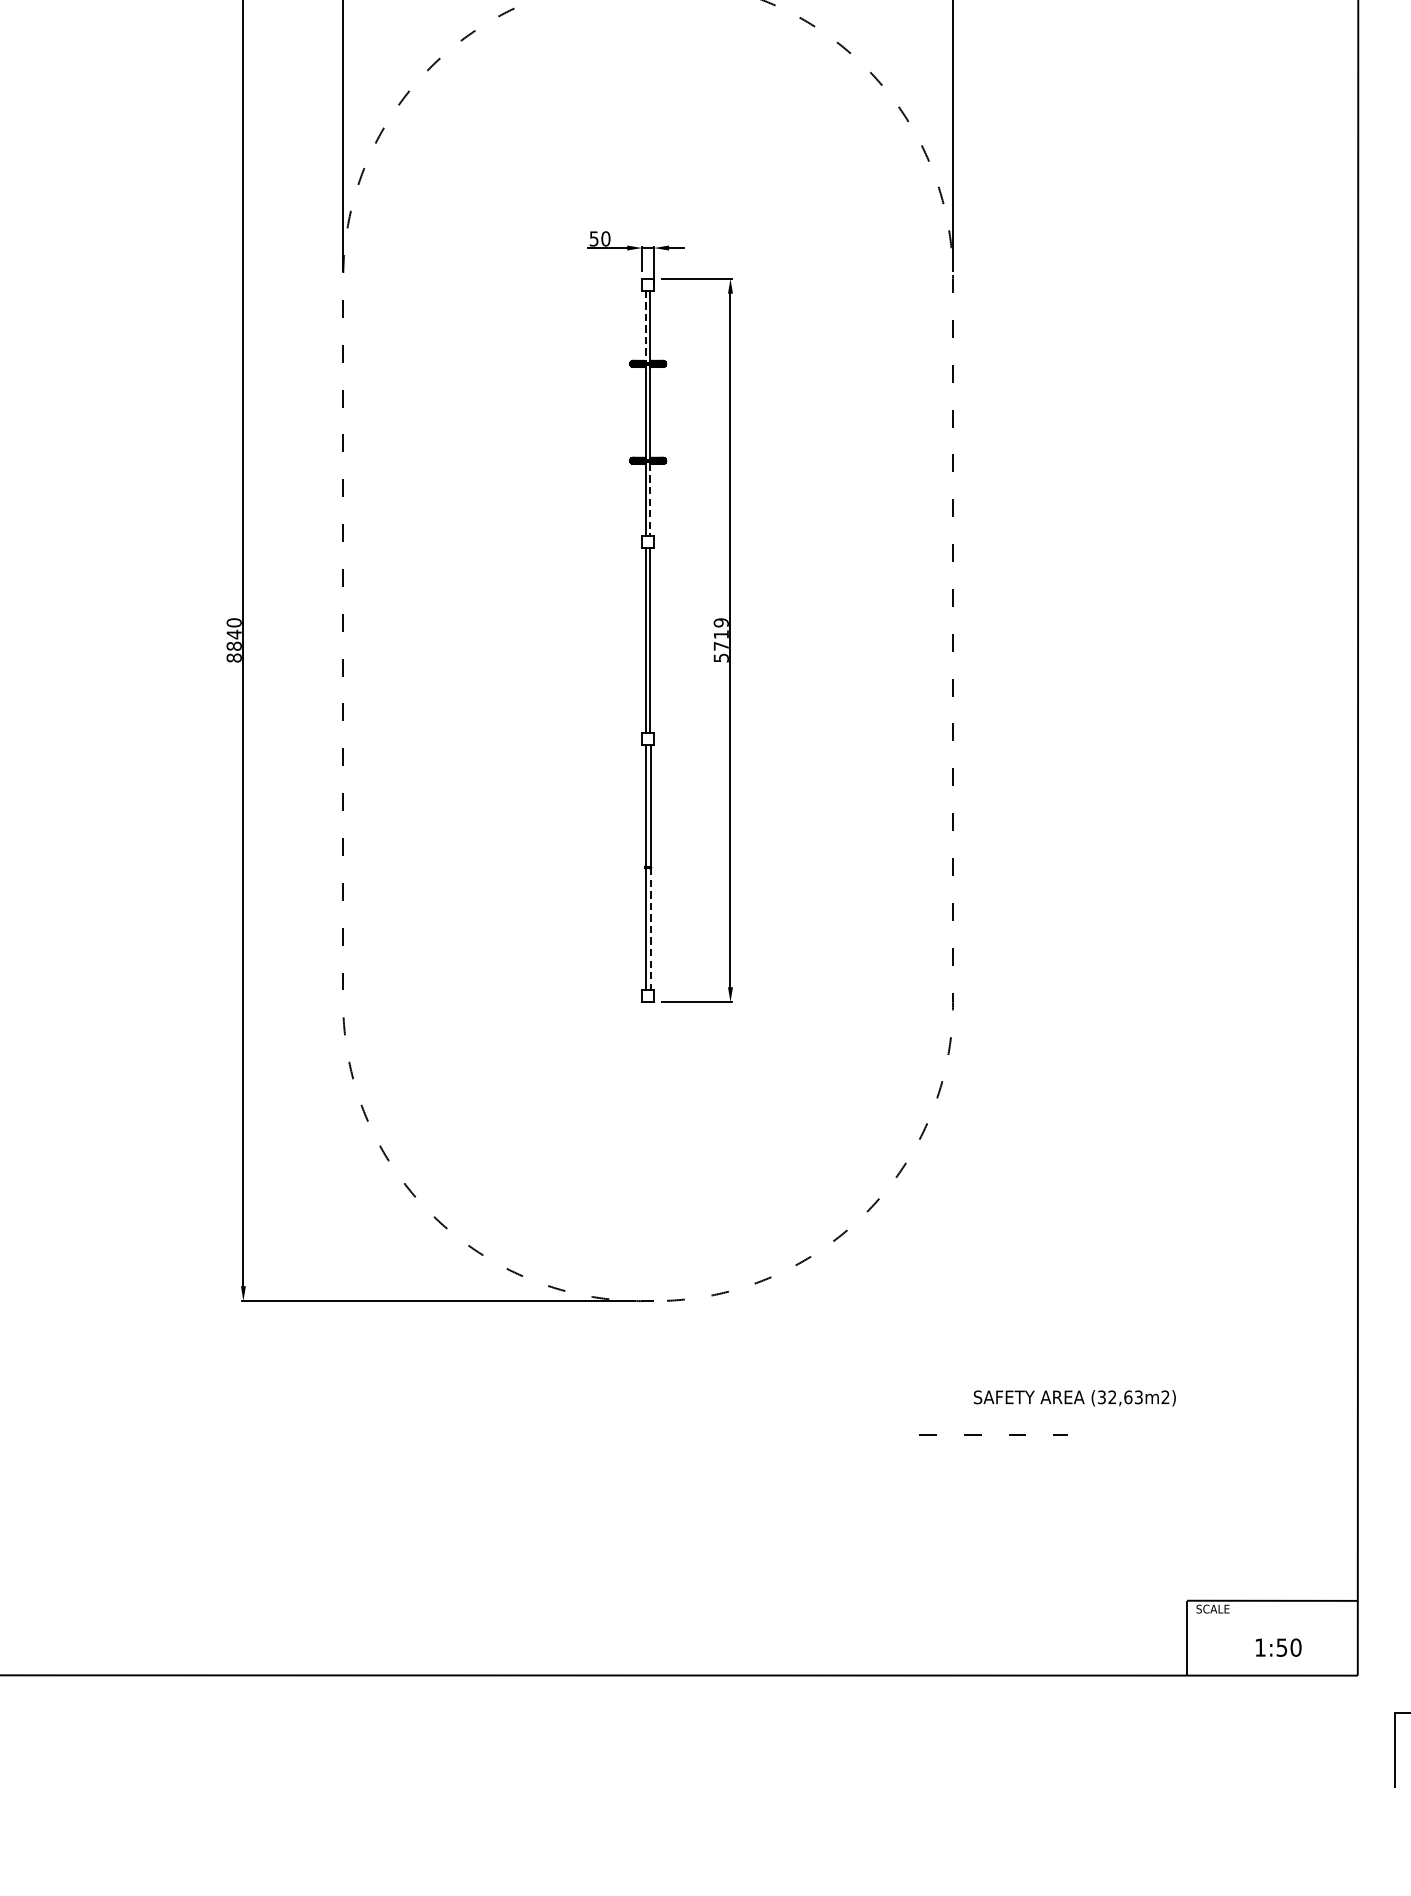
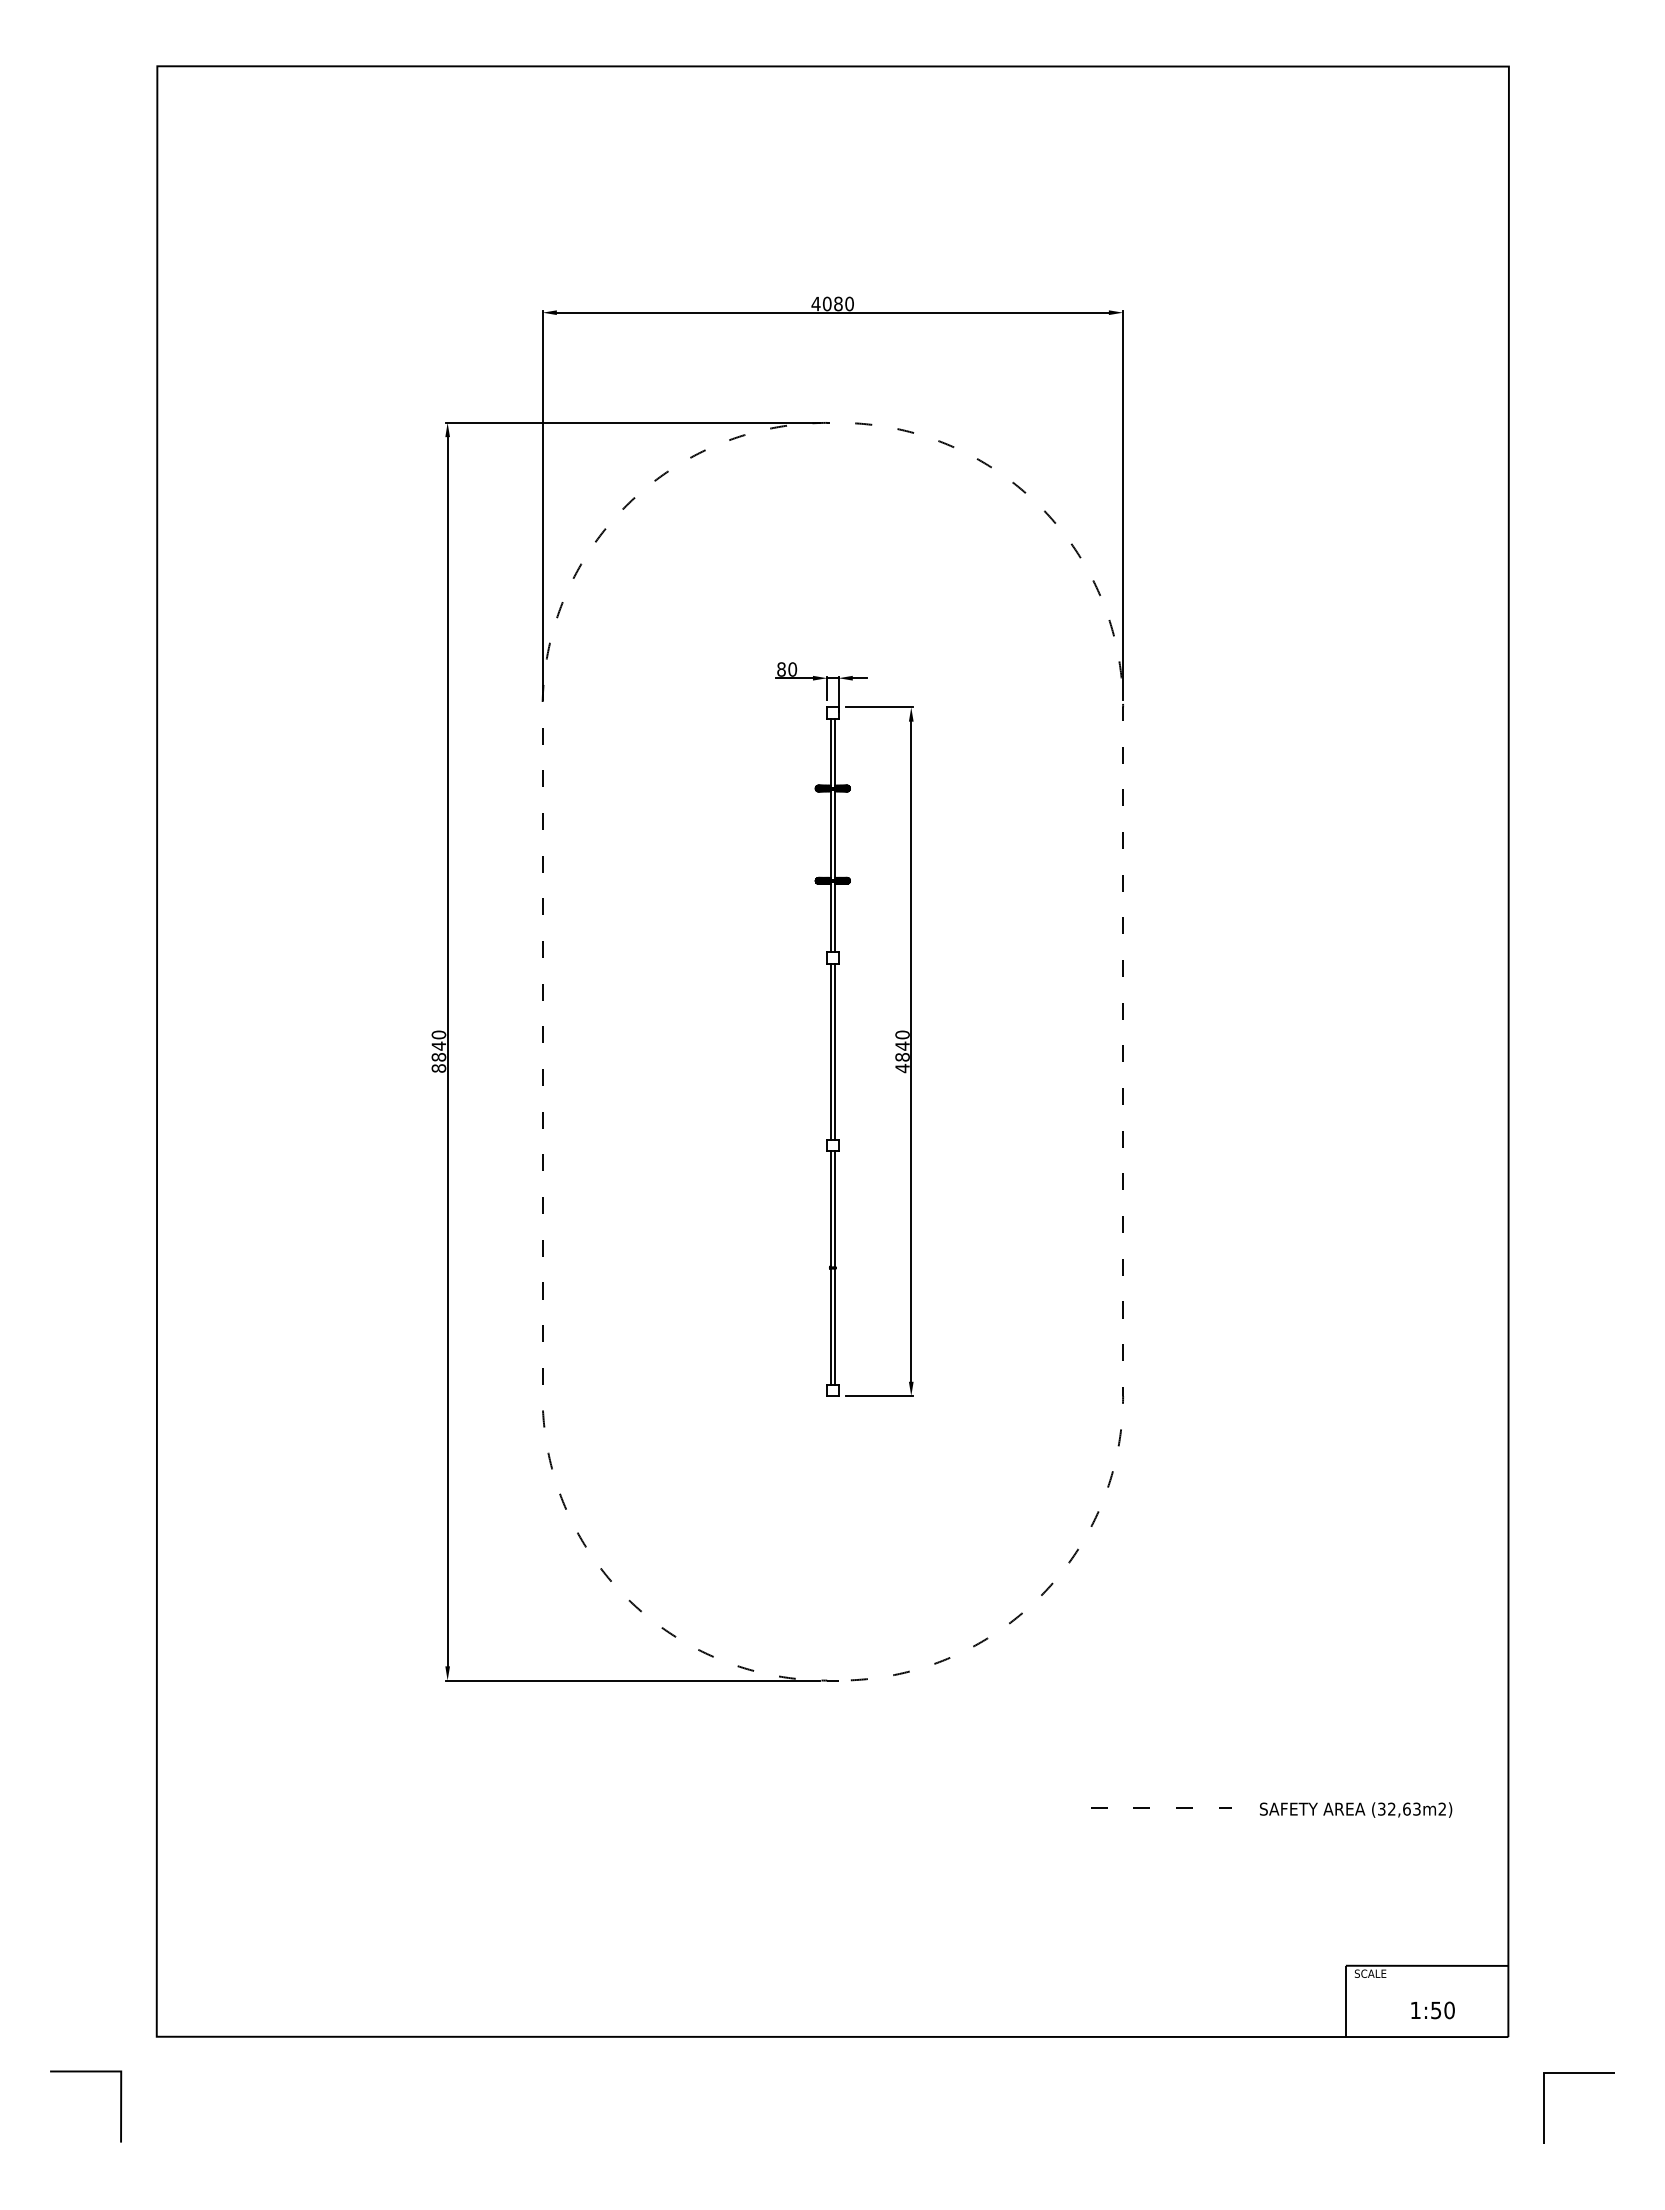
text: (594, 238) -> (781, 669), 50 -> 80
line: (645, 326) -> (830, 752), dashed -> solid
line: (650, 500) -> (835, 918), dashed -> solid
text: (721, 640) -> (902, 1051), 5719 -> 4840
line: (650, 930) -> (835, 1327), dashed -> solid
text: (1075, 1397) -> (1356, 1809), moved

